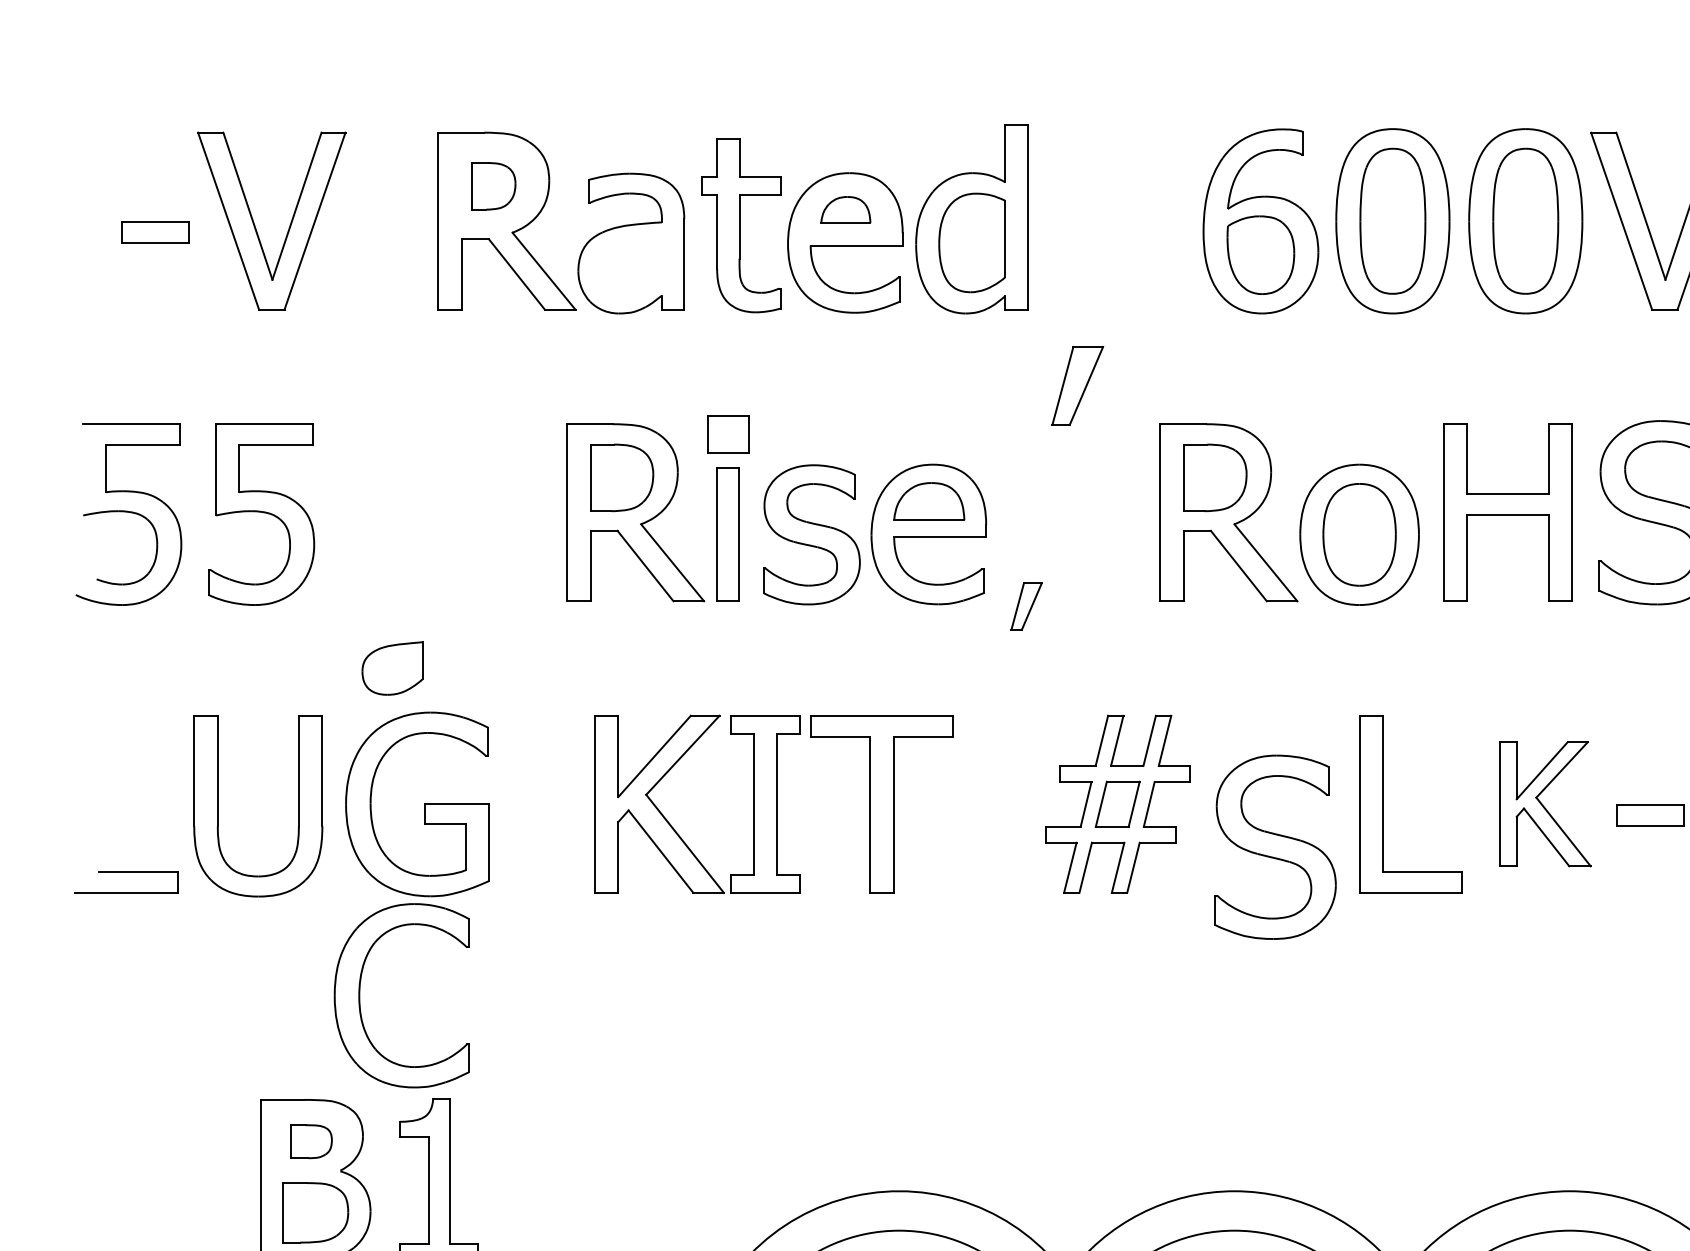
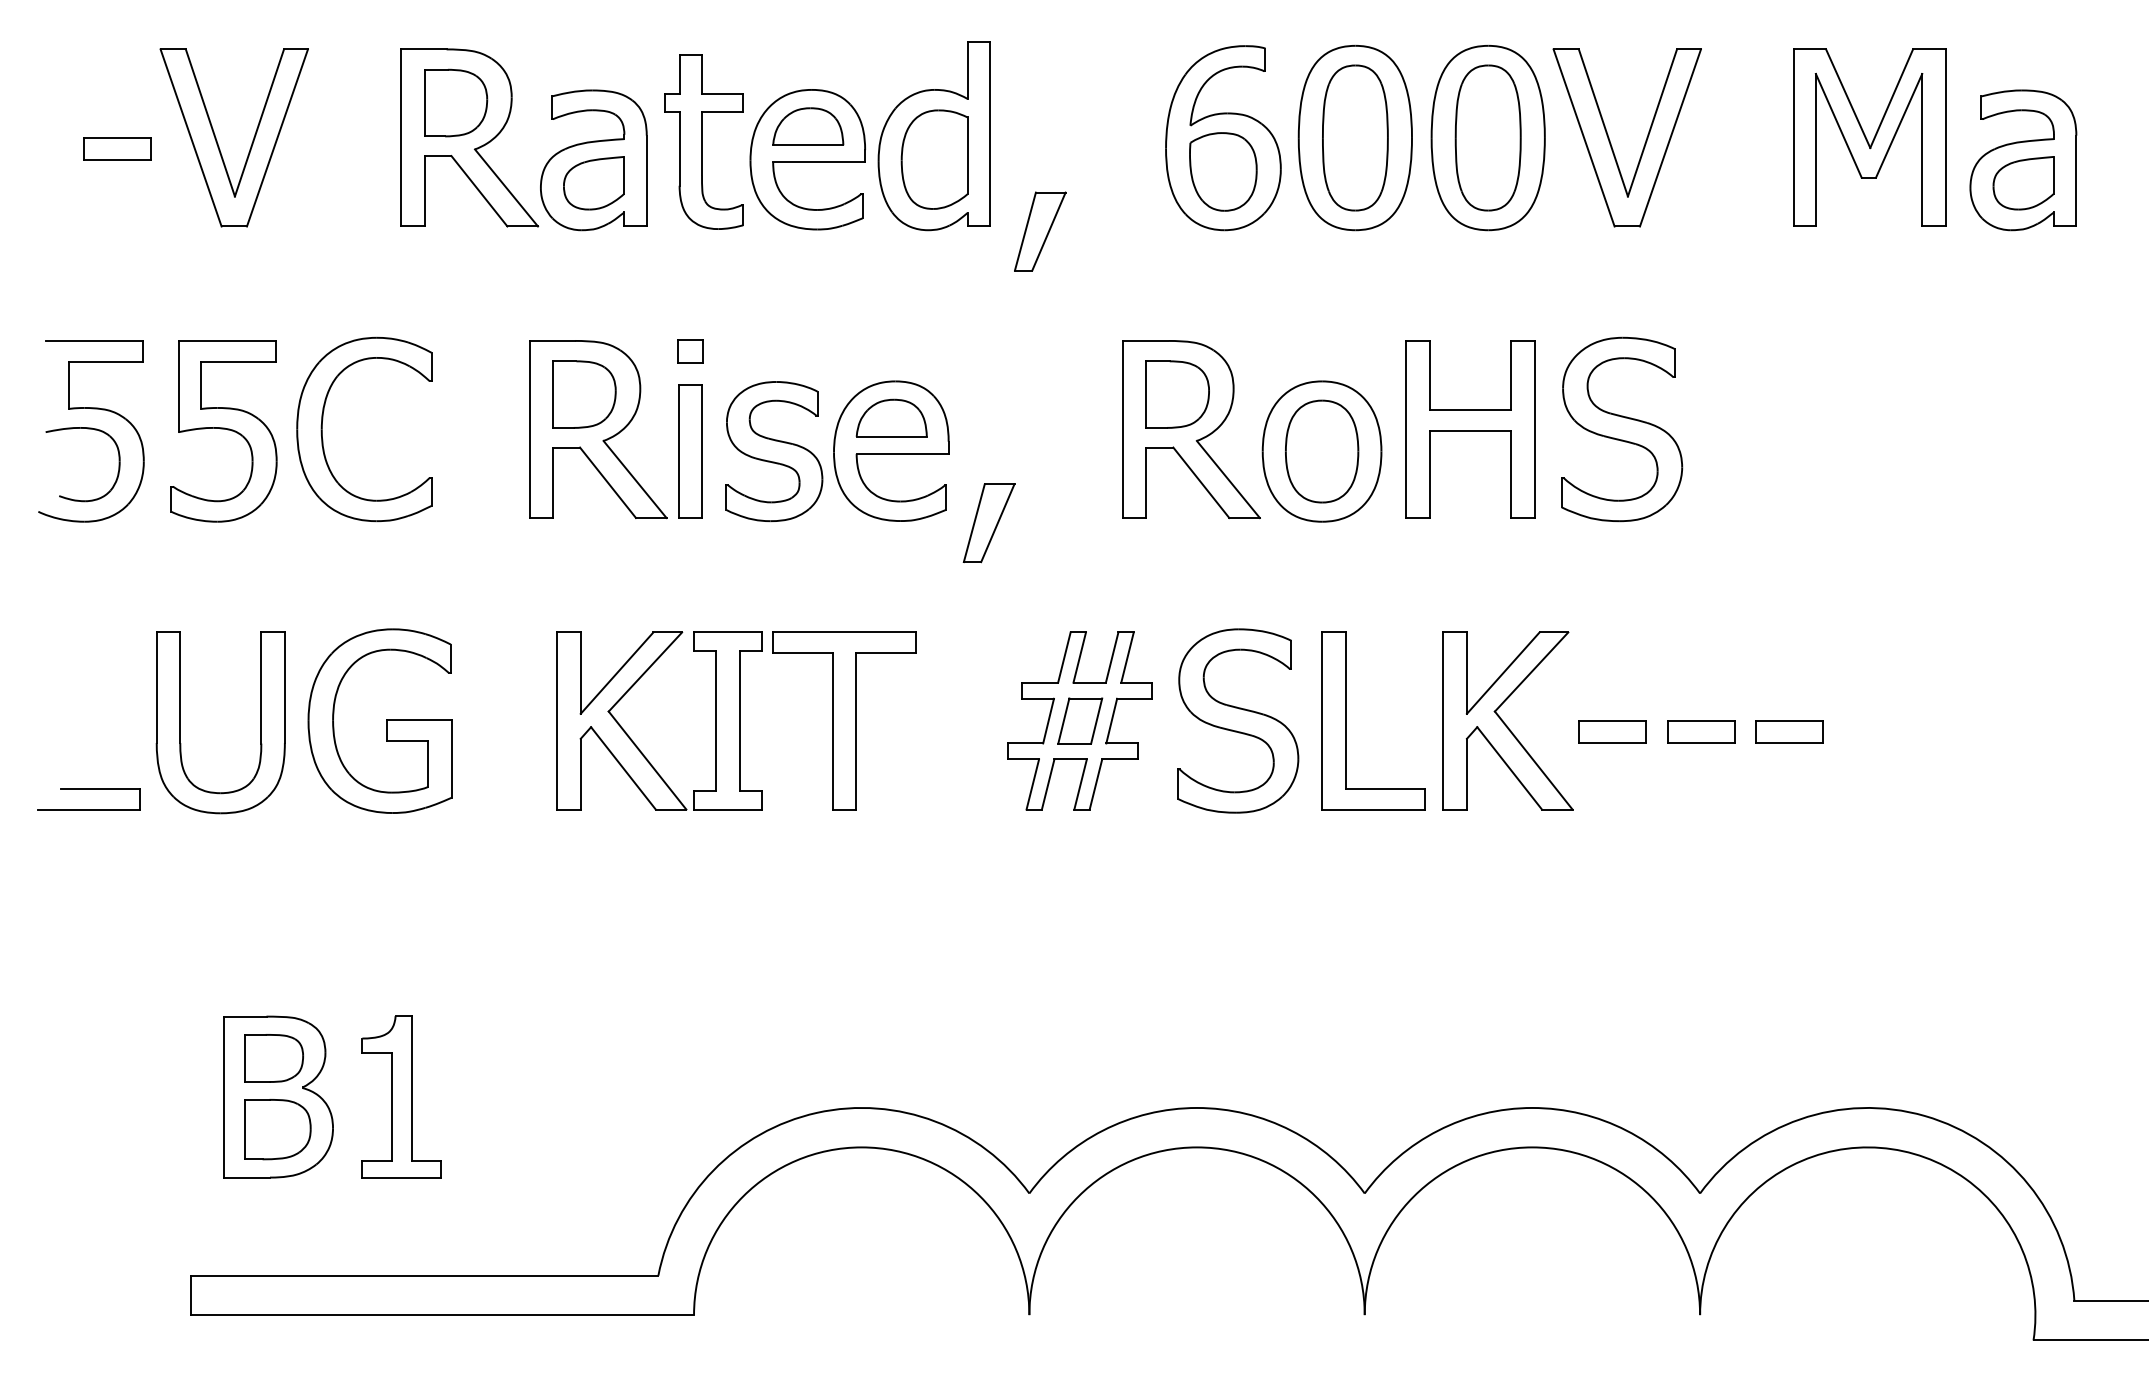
part: (494, 185) -> (456, 102), size x1.43
part: (846, 209) -> (808, 126), size x1.43
part: (1078, 385) -> (1040, 231), moved
part: (728, 434) -> (690, 351), size x0.62
part: (1026, 606) -> (988, 523), size x1.67
part: (392, 668) -> (593, 183), moved
part: (1545, 803) -> (1507, 720), size x1.43
part: (1276, 846) -> (1238, 720), moved
part: (360, 995) -> (322, 429), moved
part: (311, 1141) -> (273, 1058), size x1.43

